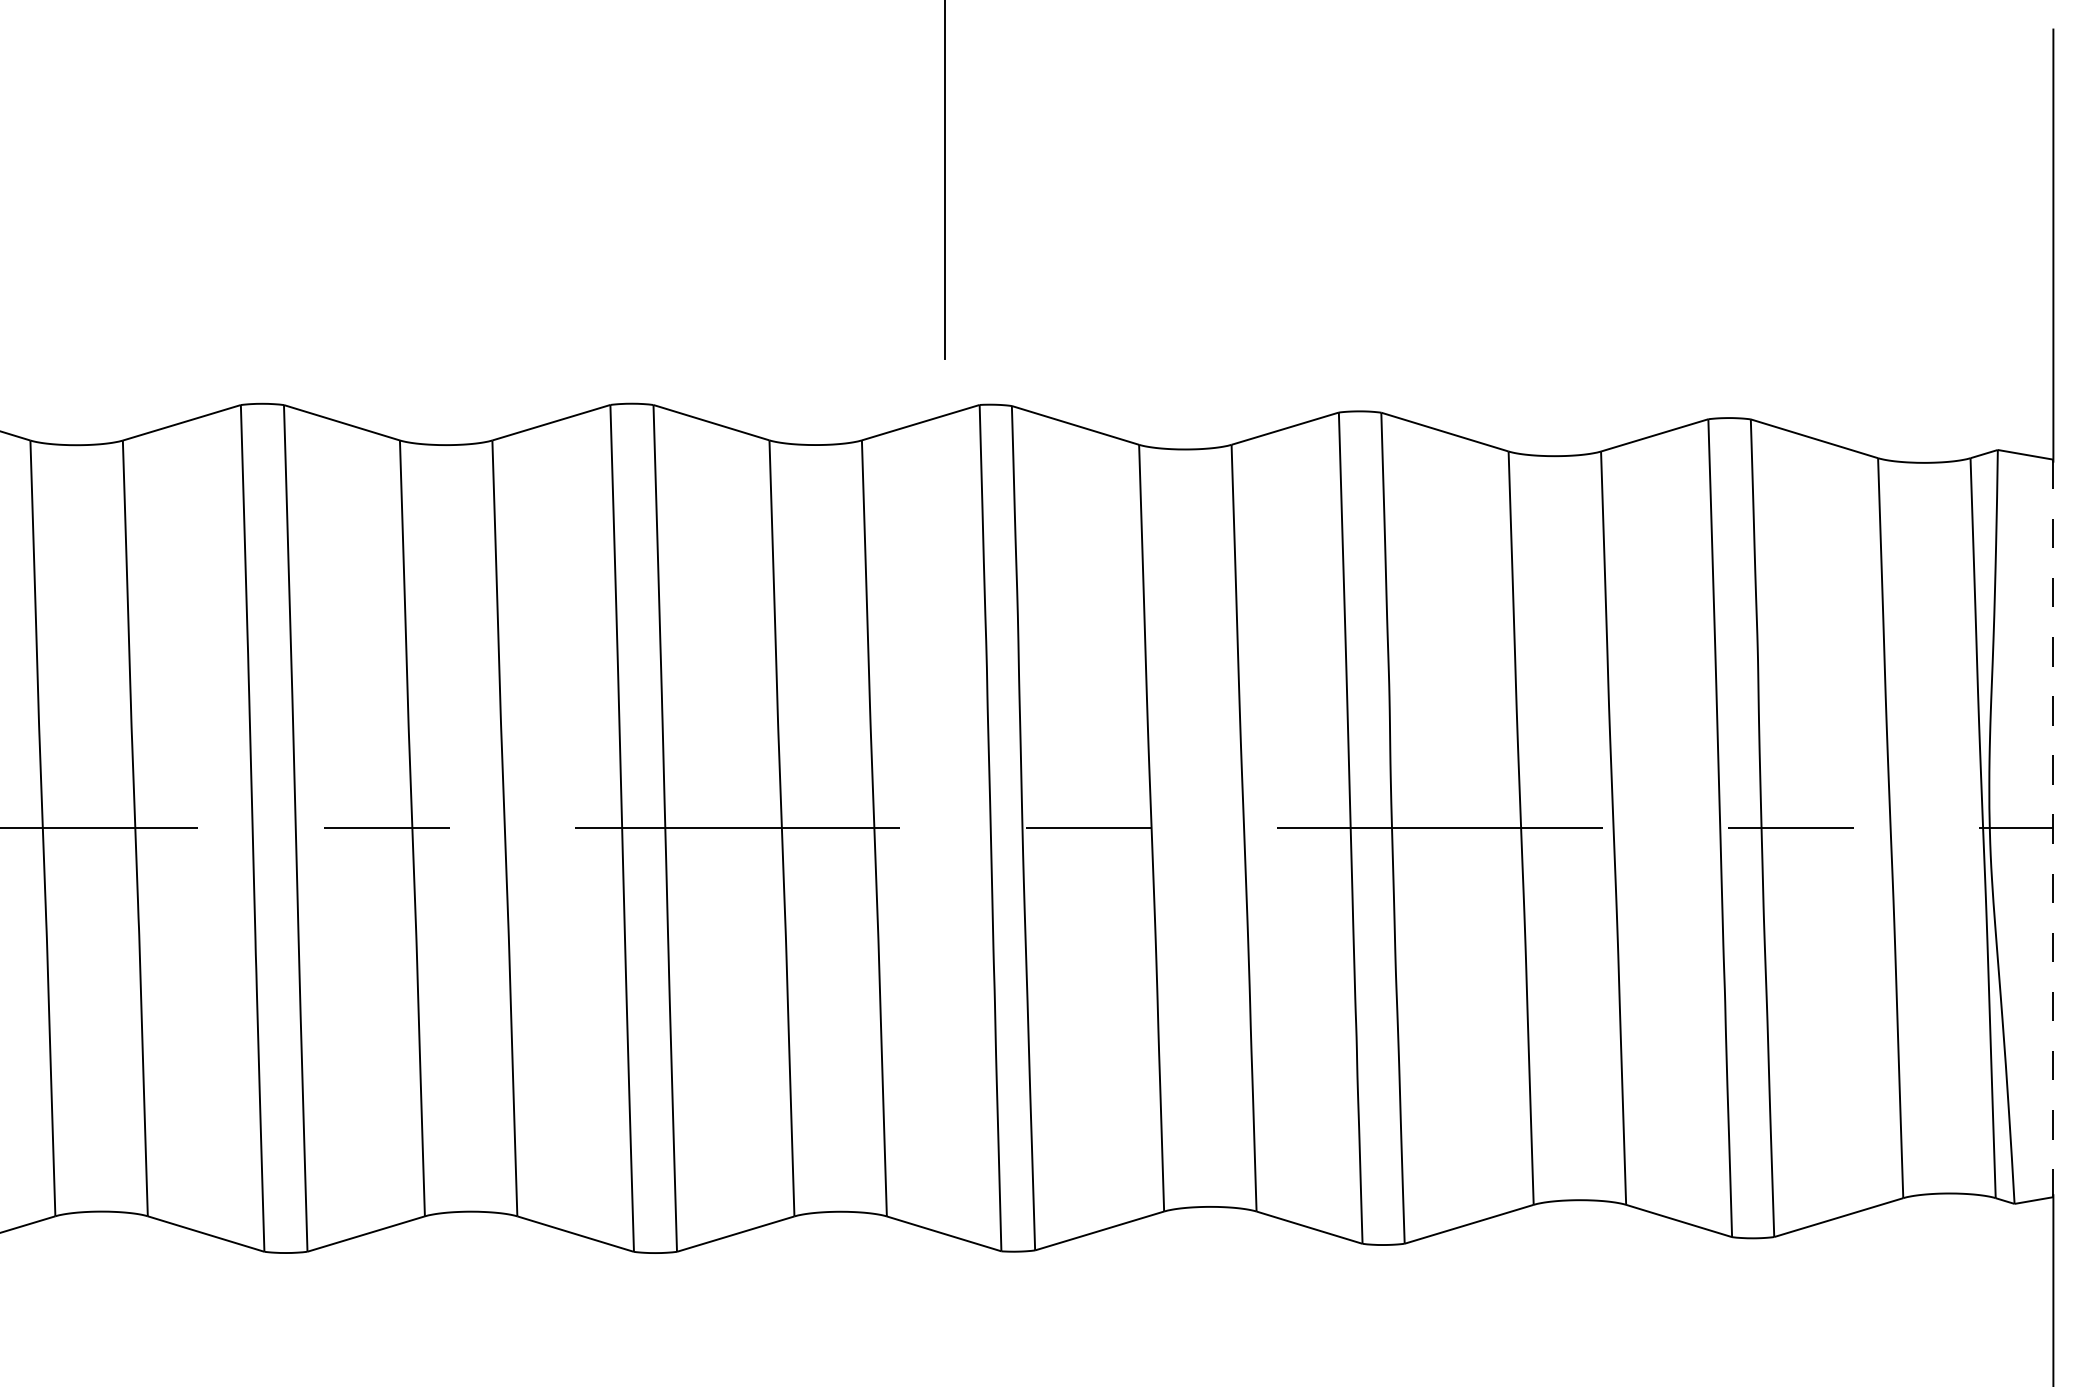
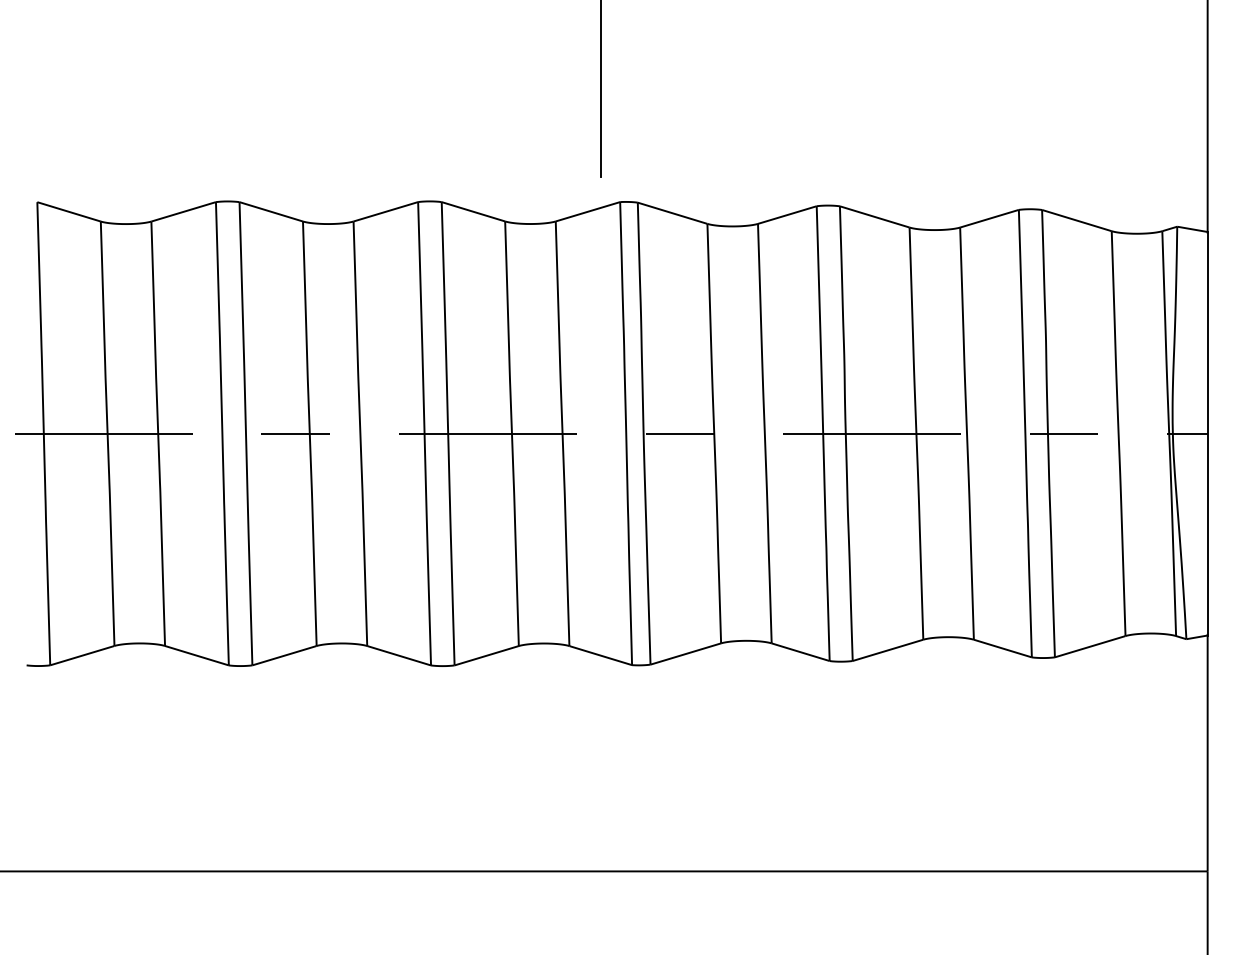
line: (2053, 827) -> (1207, 433), dashed -> solid

